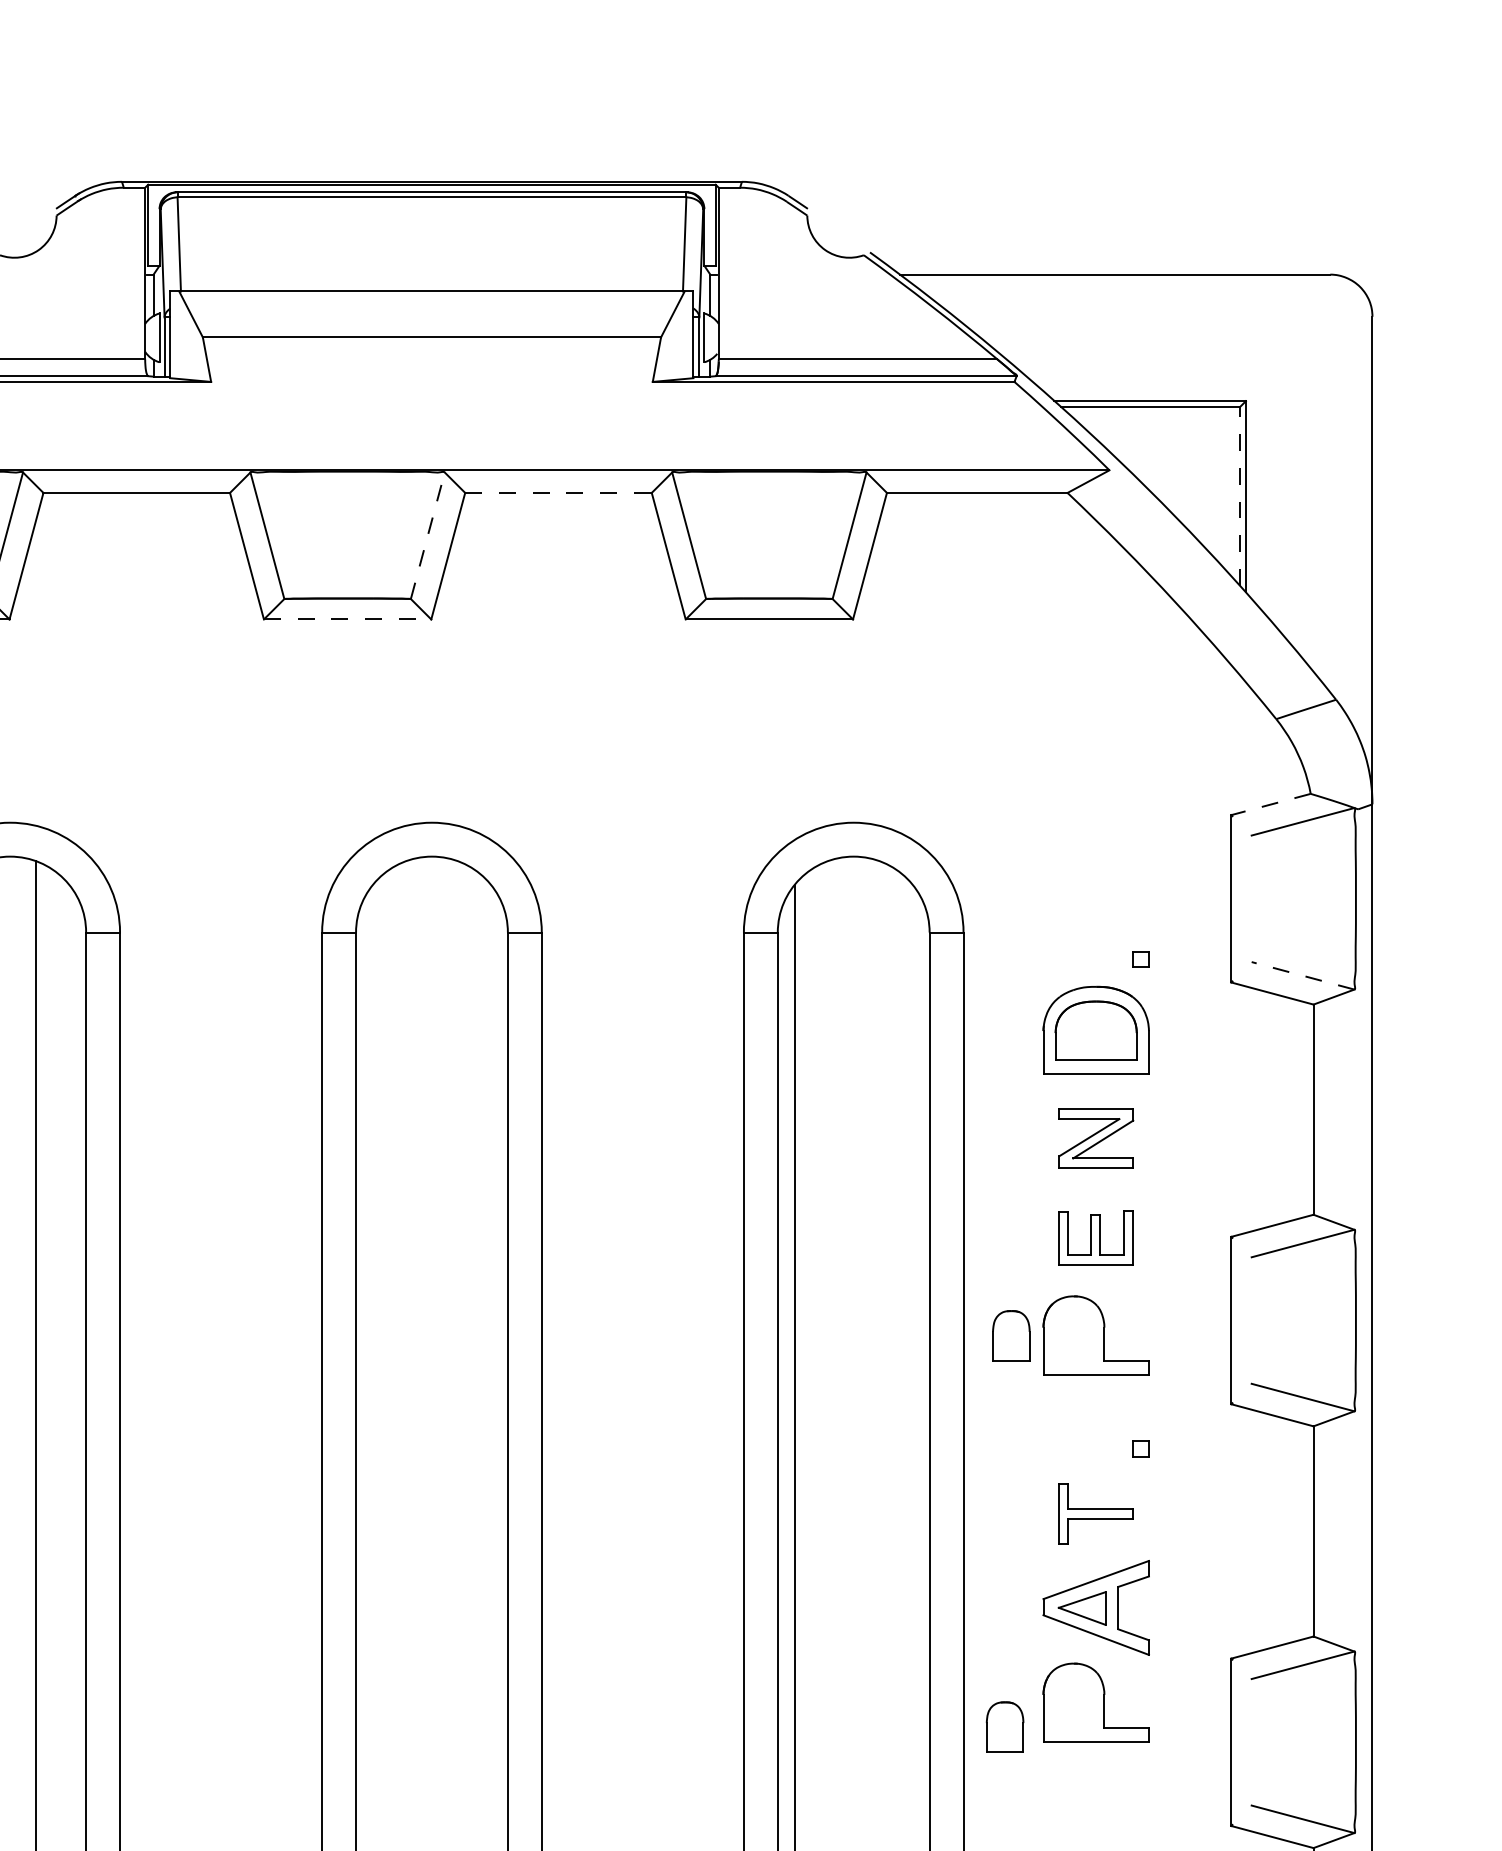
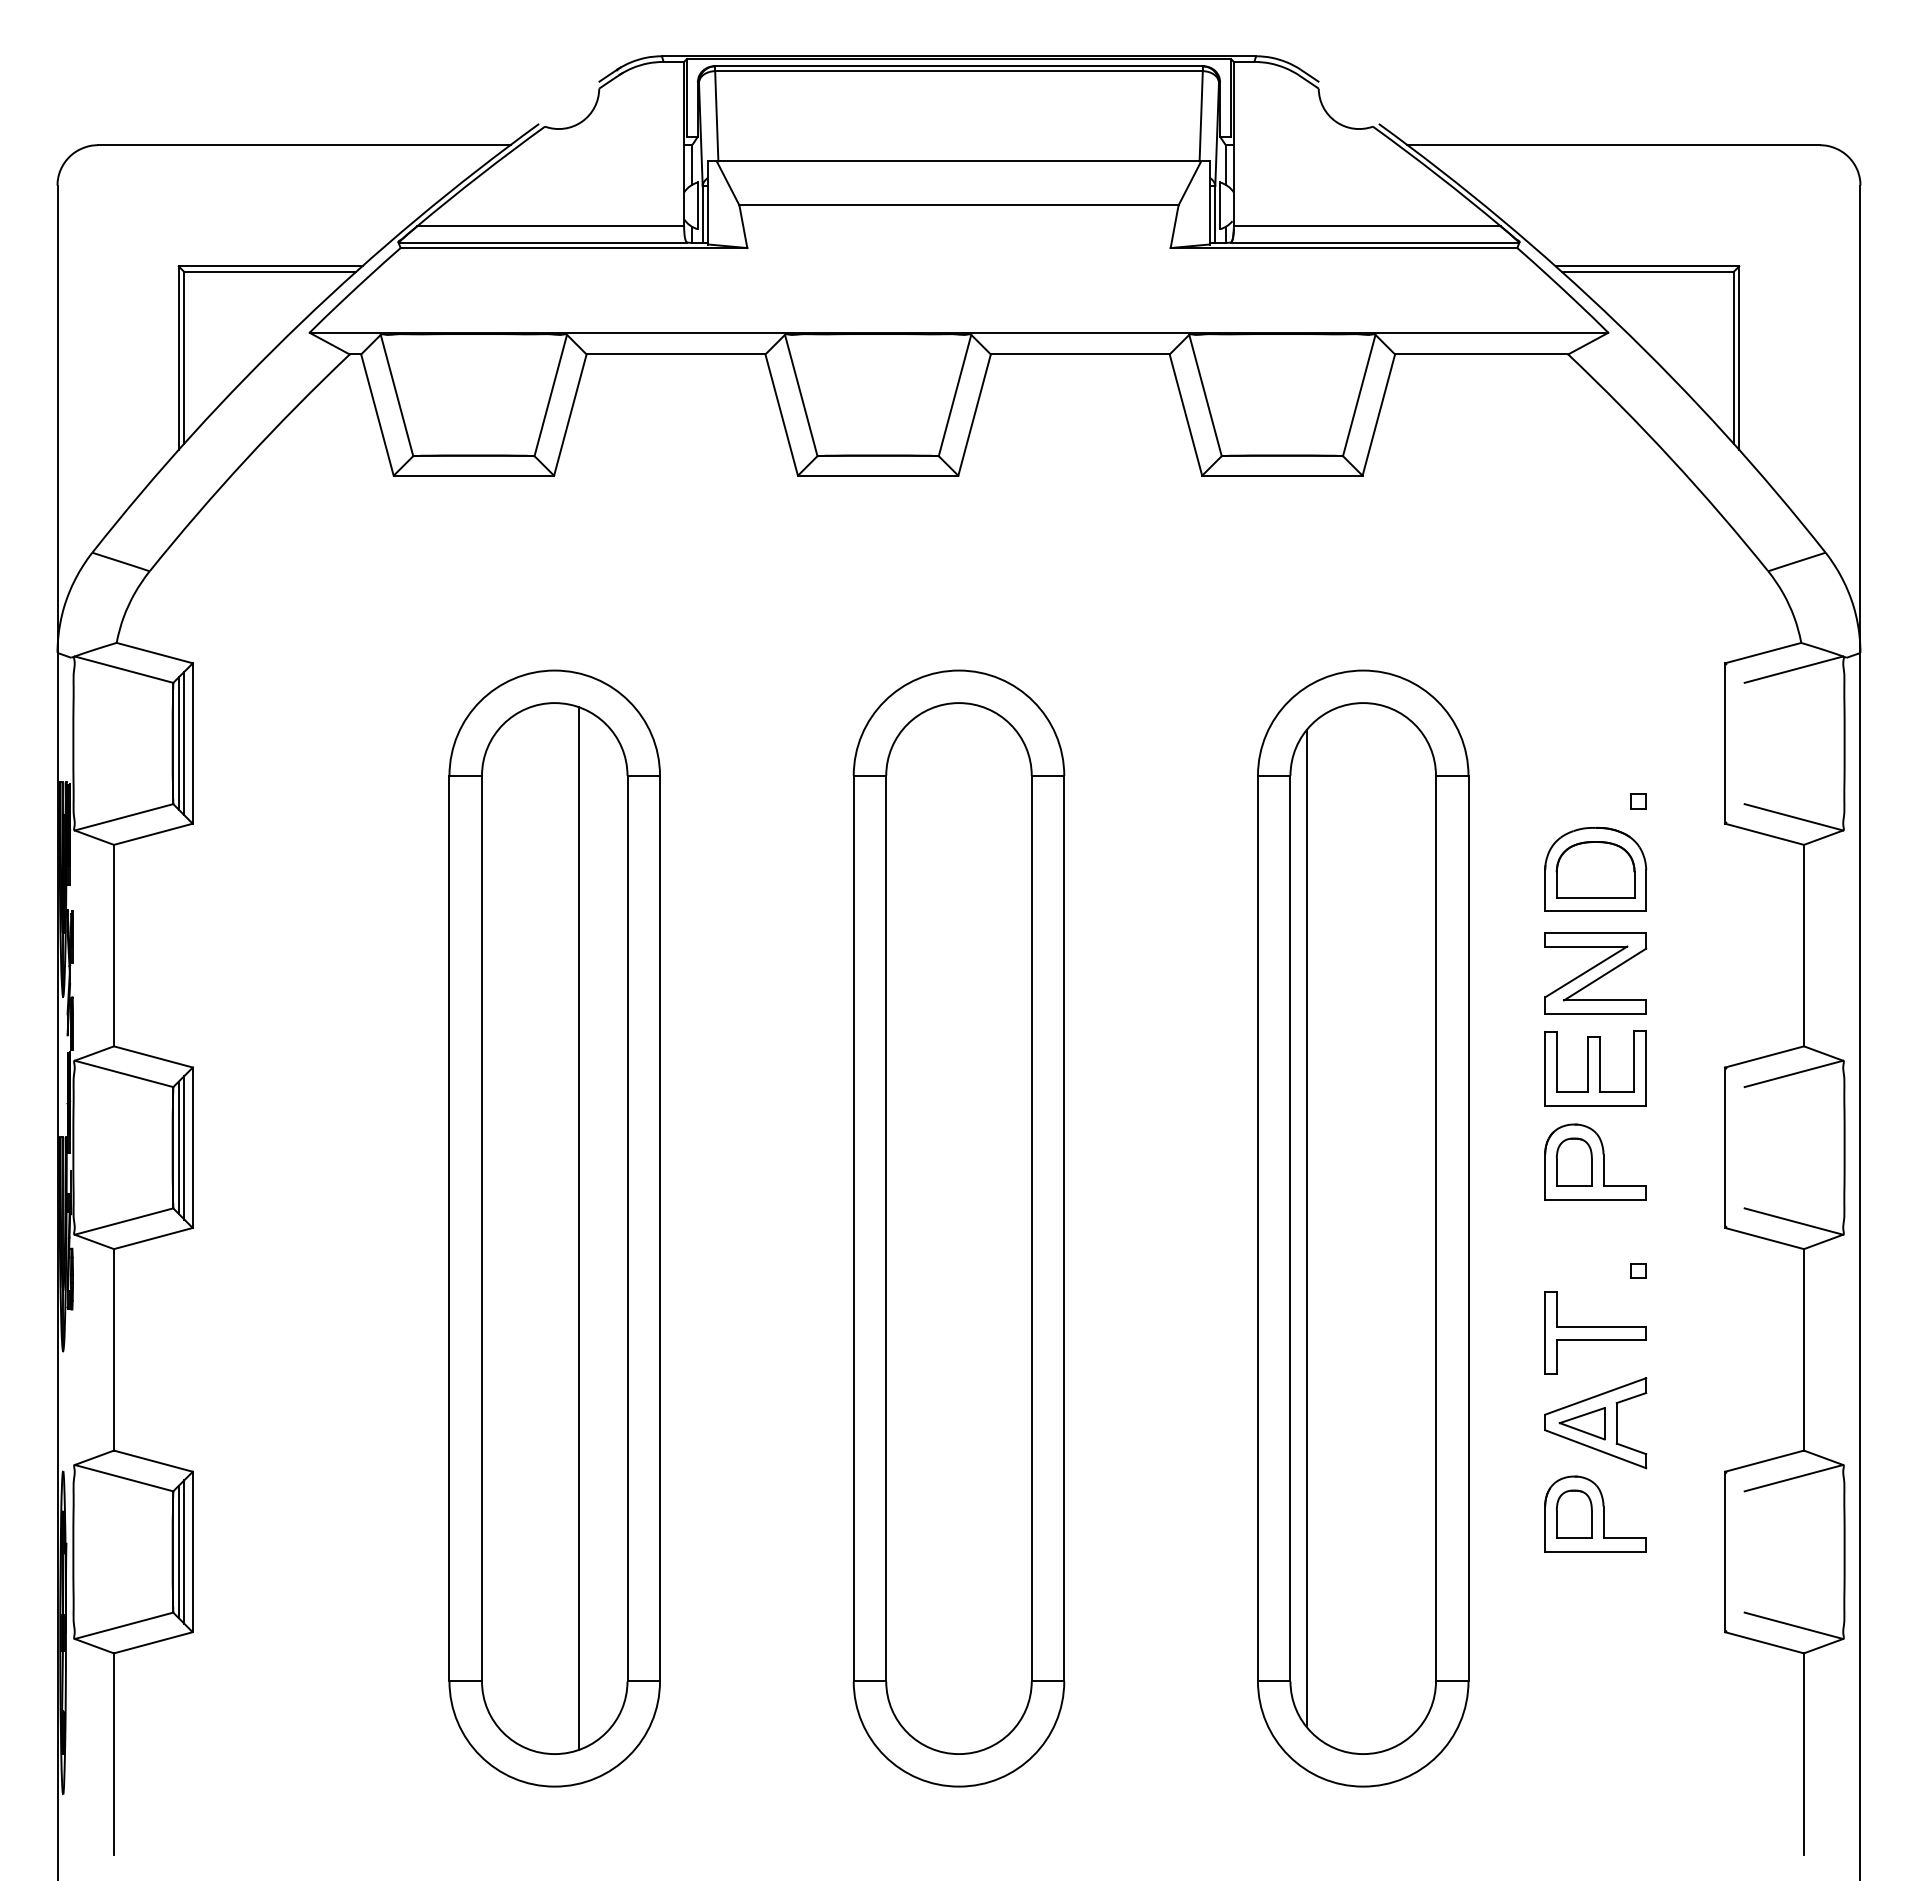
line: (558, 492) -> (1080, 354), dashed -> solid
line: (1240, 496) -> (1733, 357), dashed -> solid
line: (428, 535) -> (955, 395), dashed -> solid
line: (347, 619) -> (878, 475), dashed -> solid
line: (1270, 804) -> (1762, 653), dashed -> solid
line: (1302, 976) -> (1793, 817), dashed -> solid
part: (1096, 1138) -> (1595, 973), size x1.43
part: (1096, 1237) -> (1595, 1068), size x1.43
part: (1010, 1334) -> (1573, 1161), moved
part: (1096, 1513) -> (1595, 1332), size x1.43
part: (1004, 1726) -> (1573, 1513), moved

